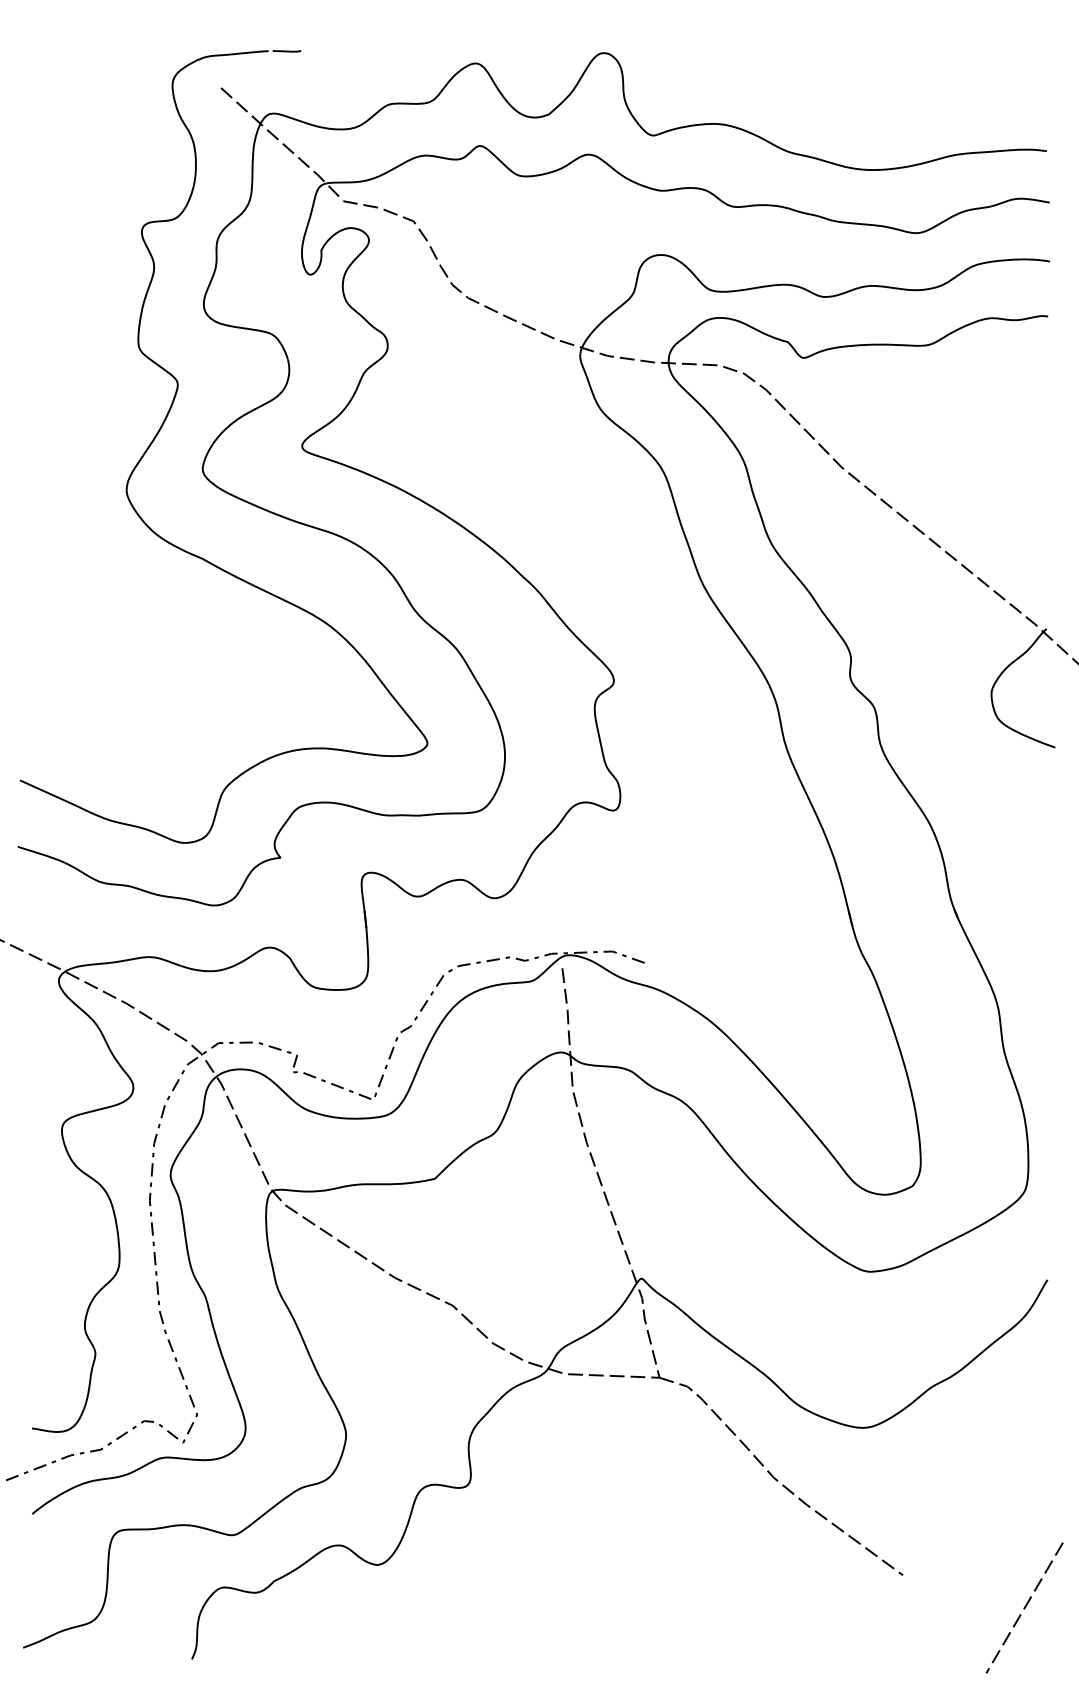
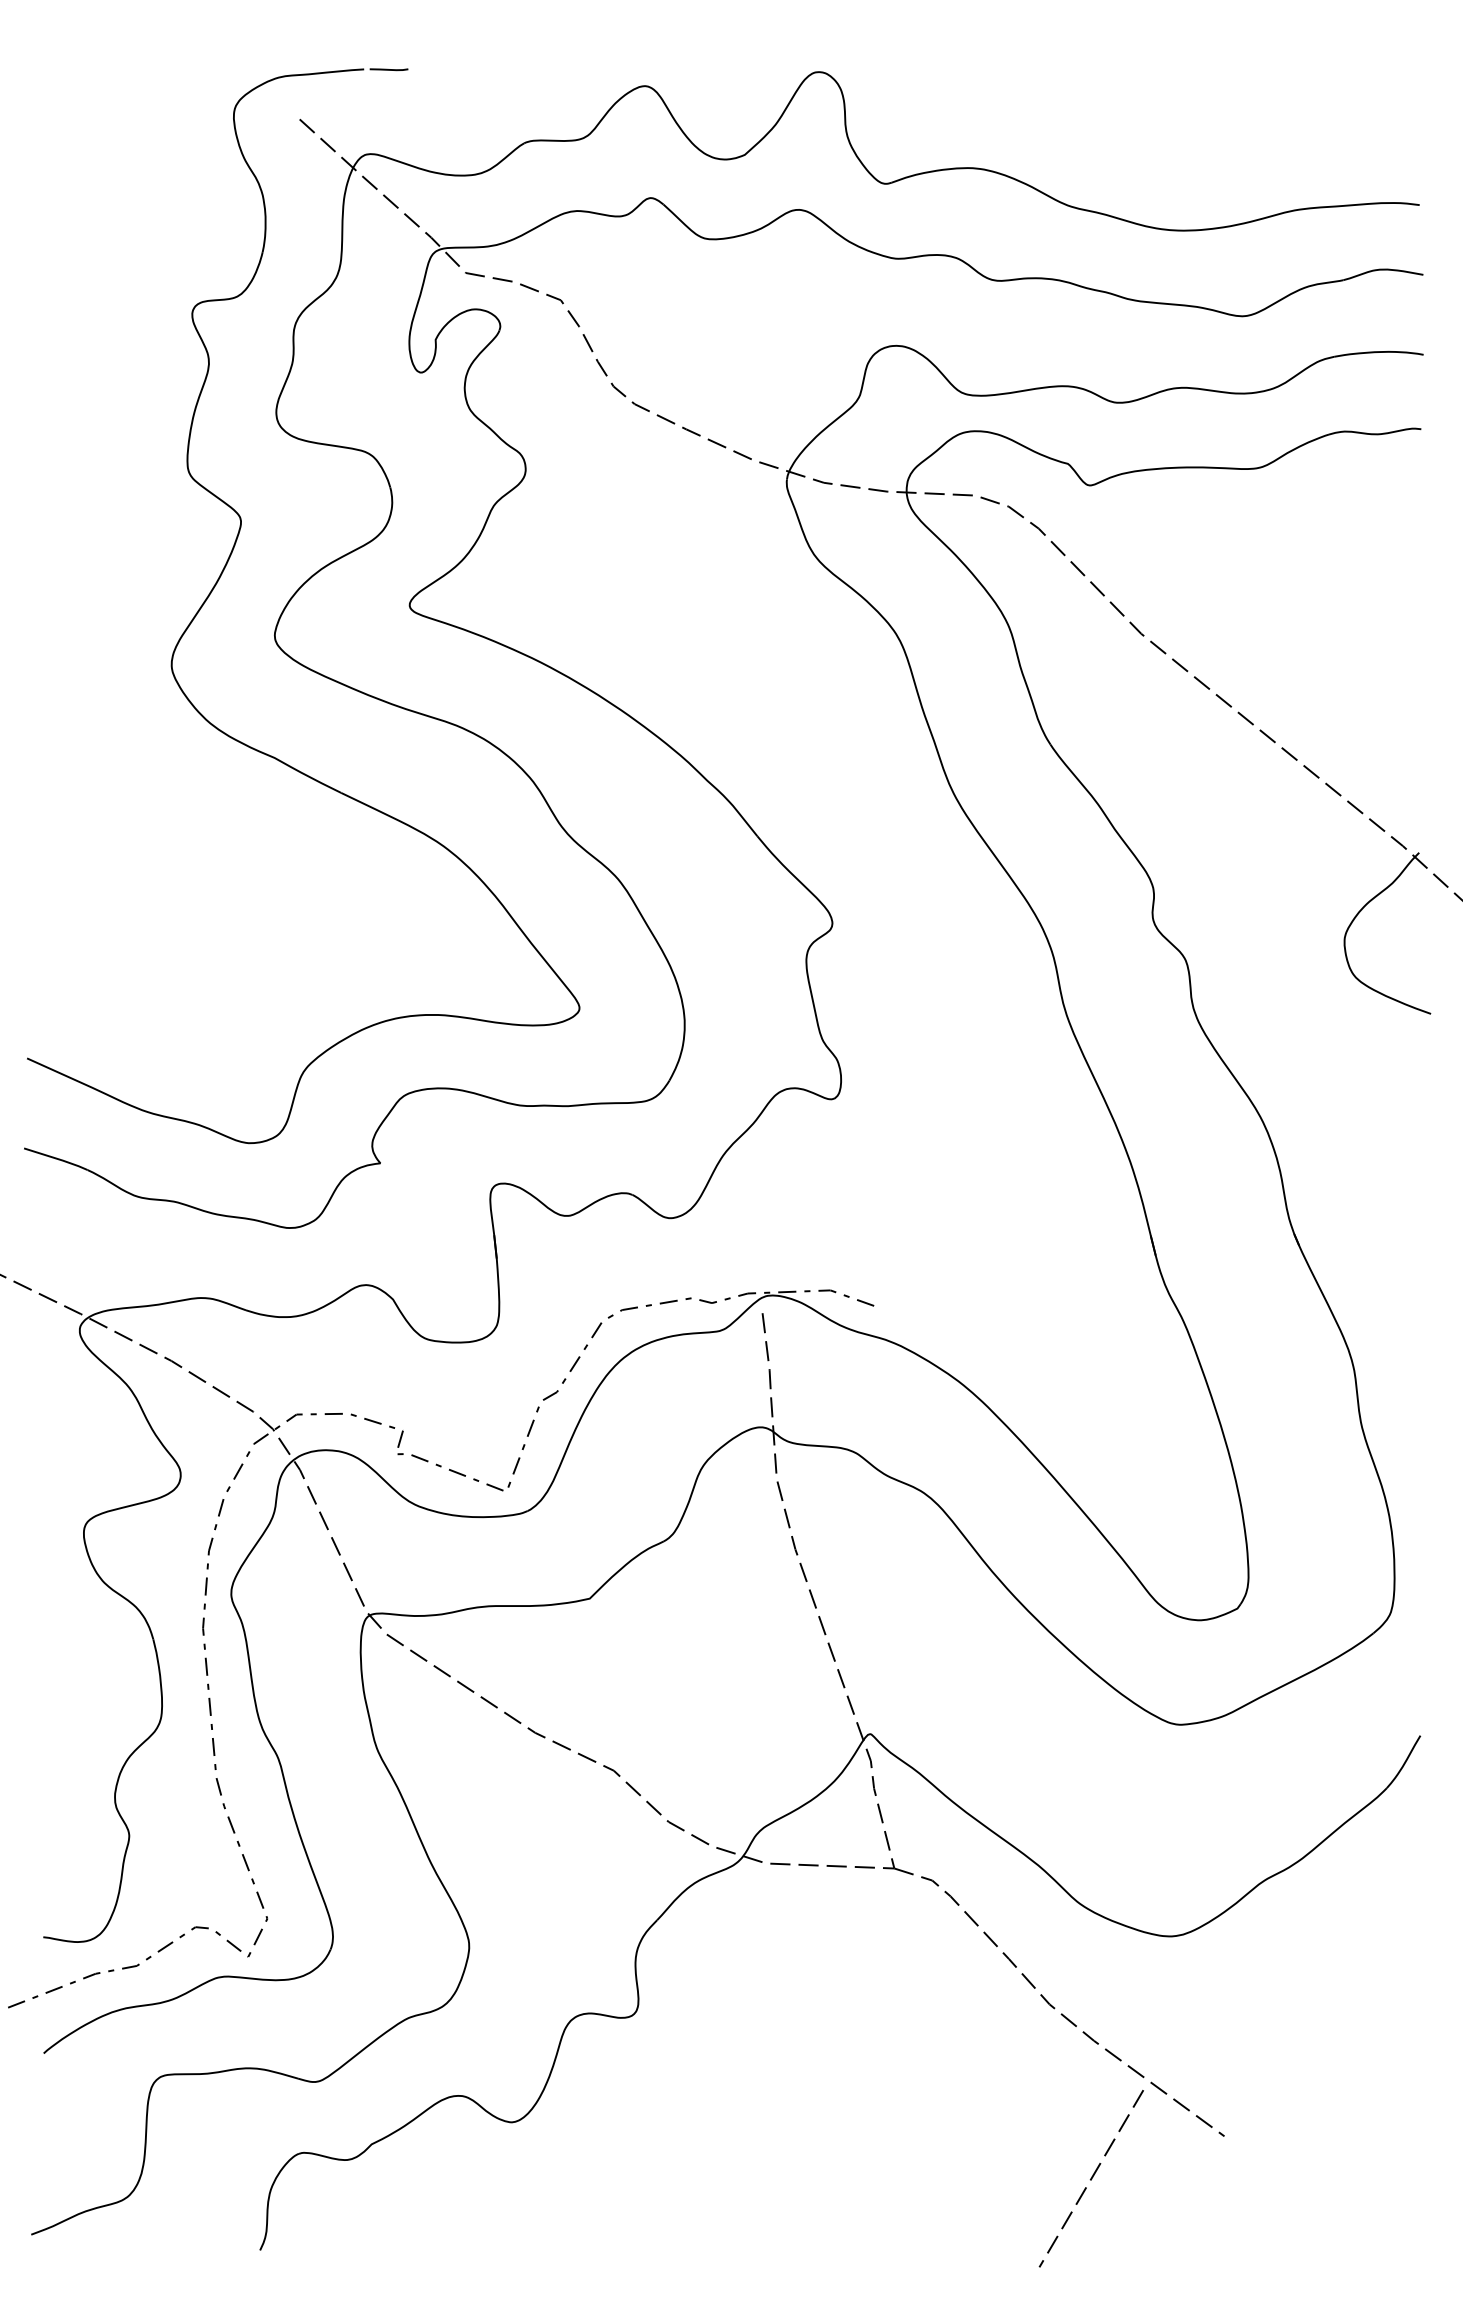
line: (1023, 1607) -> (1090, 2178), moved

